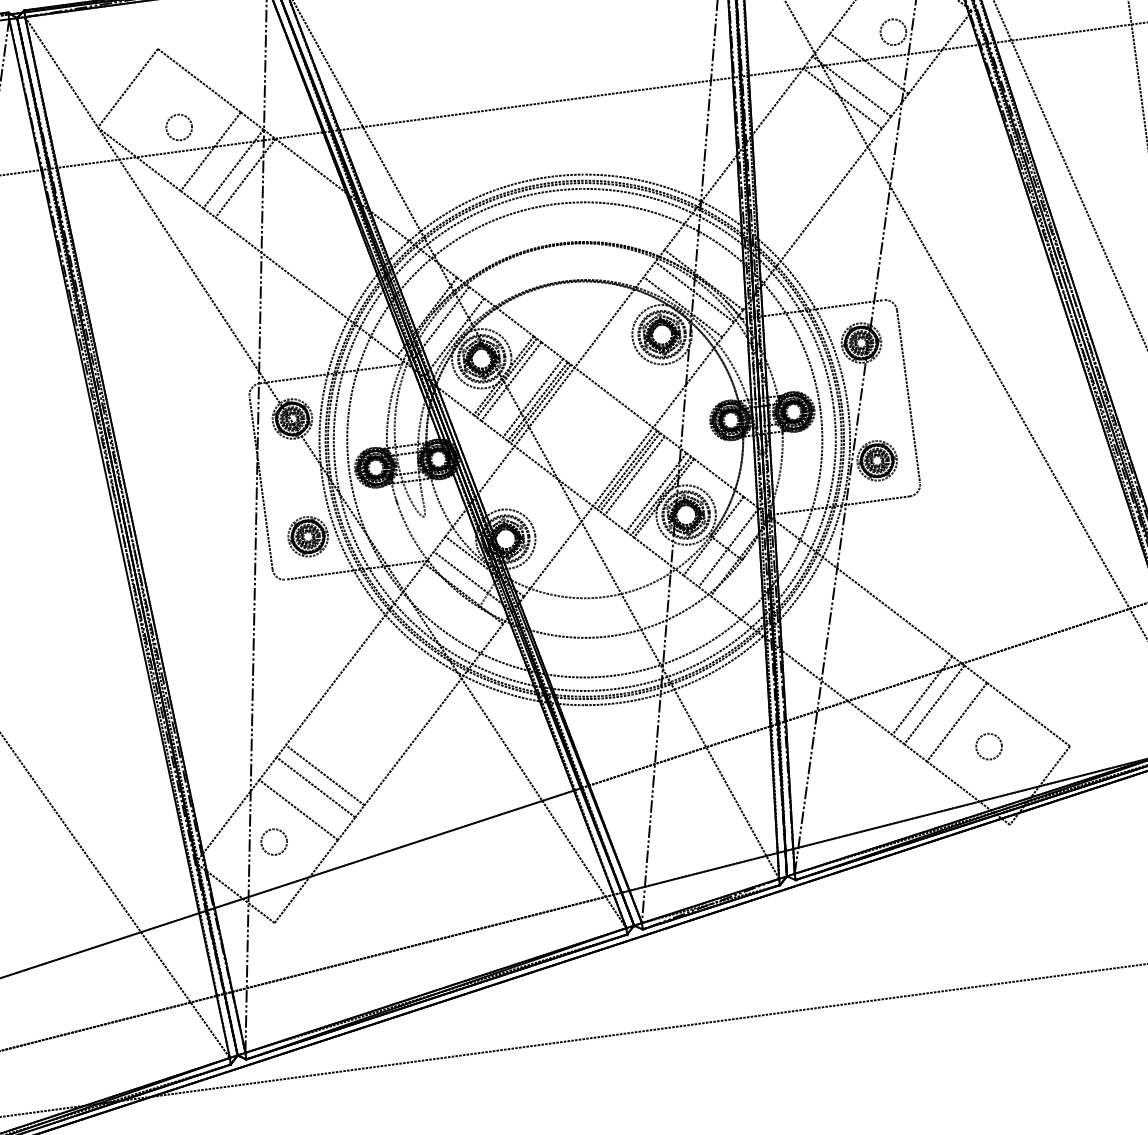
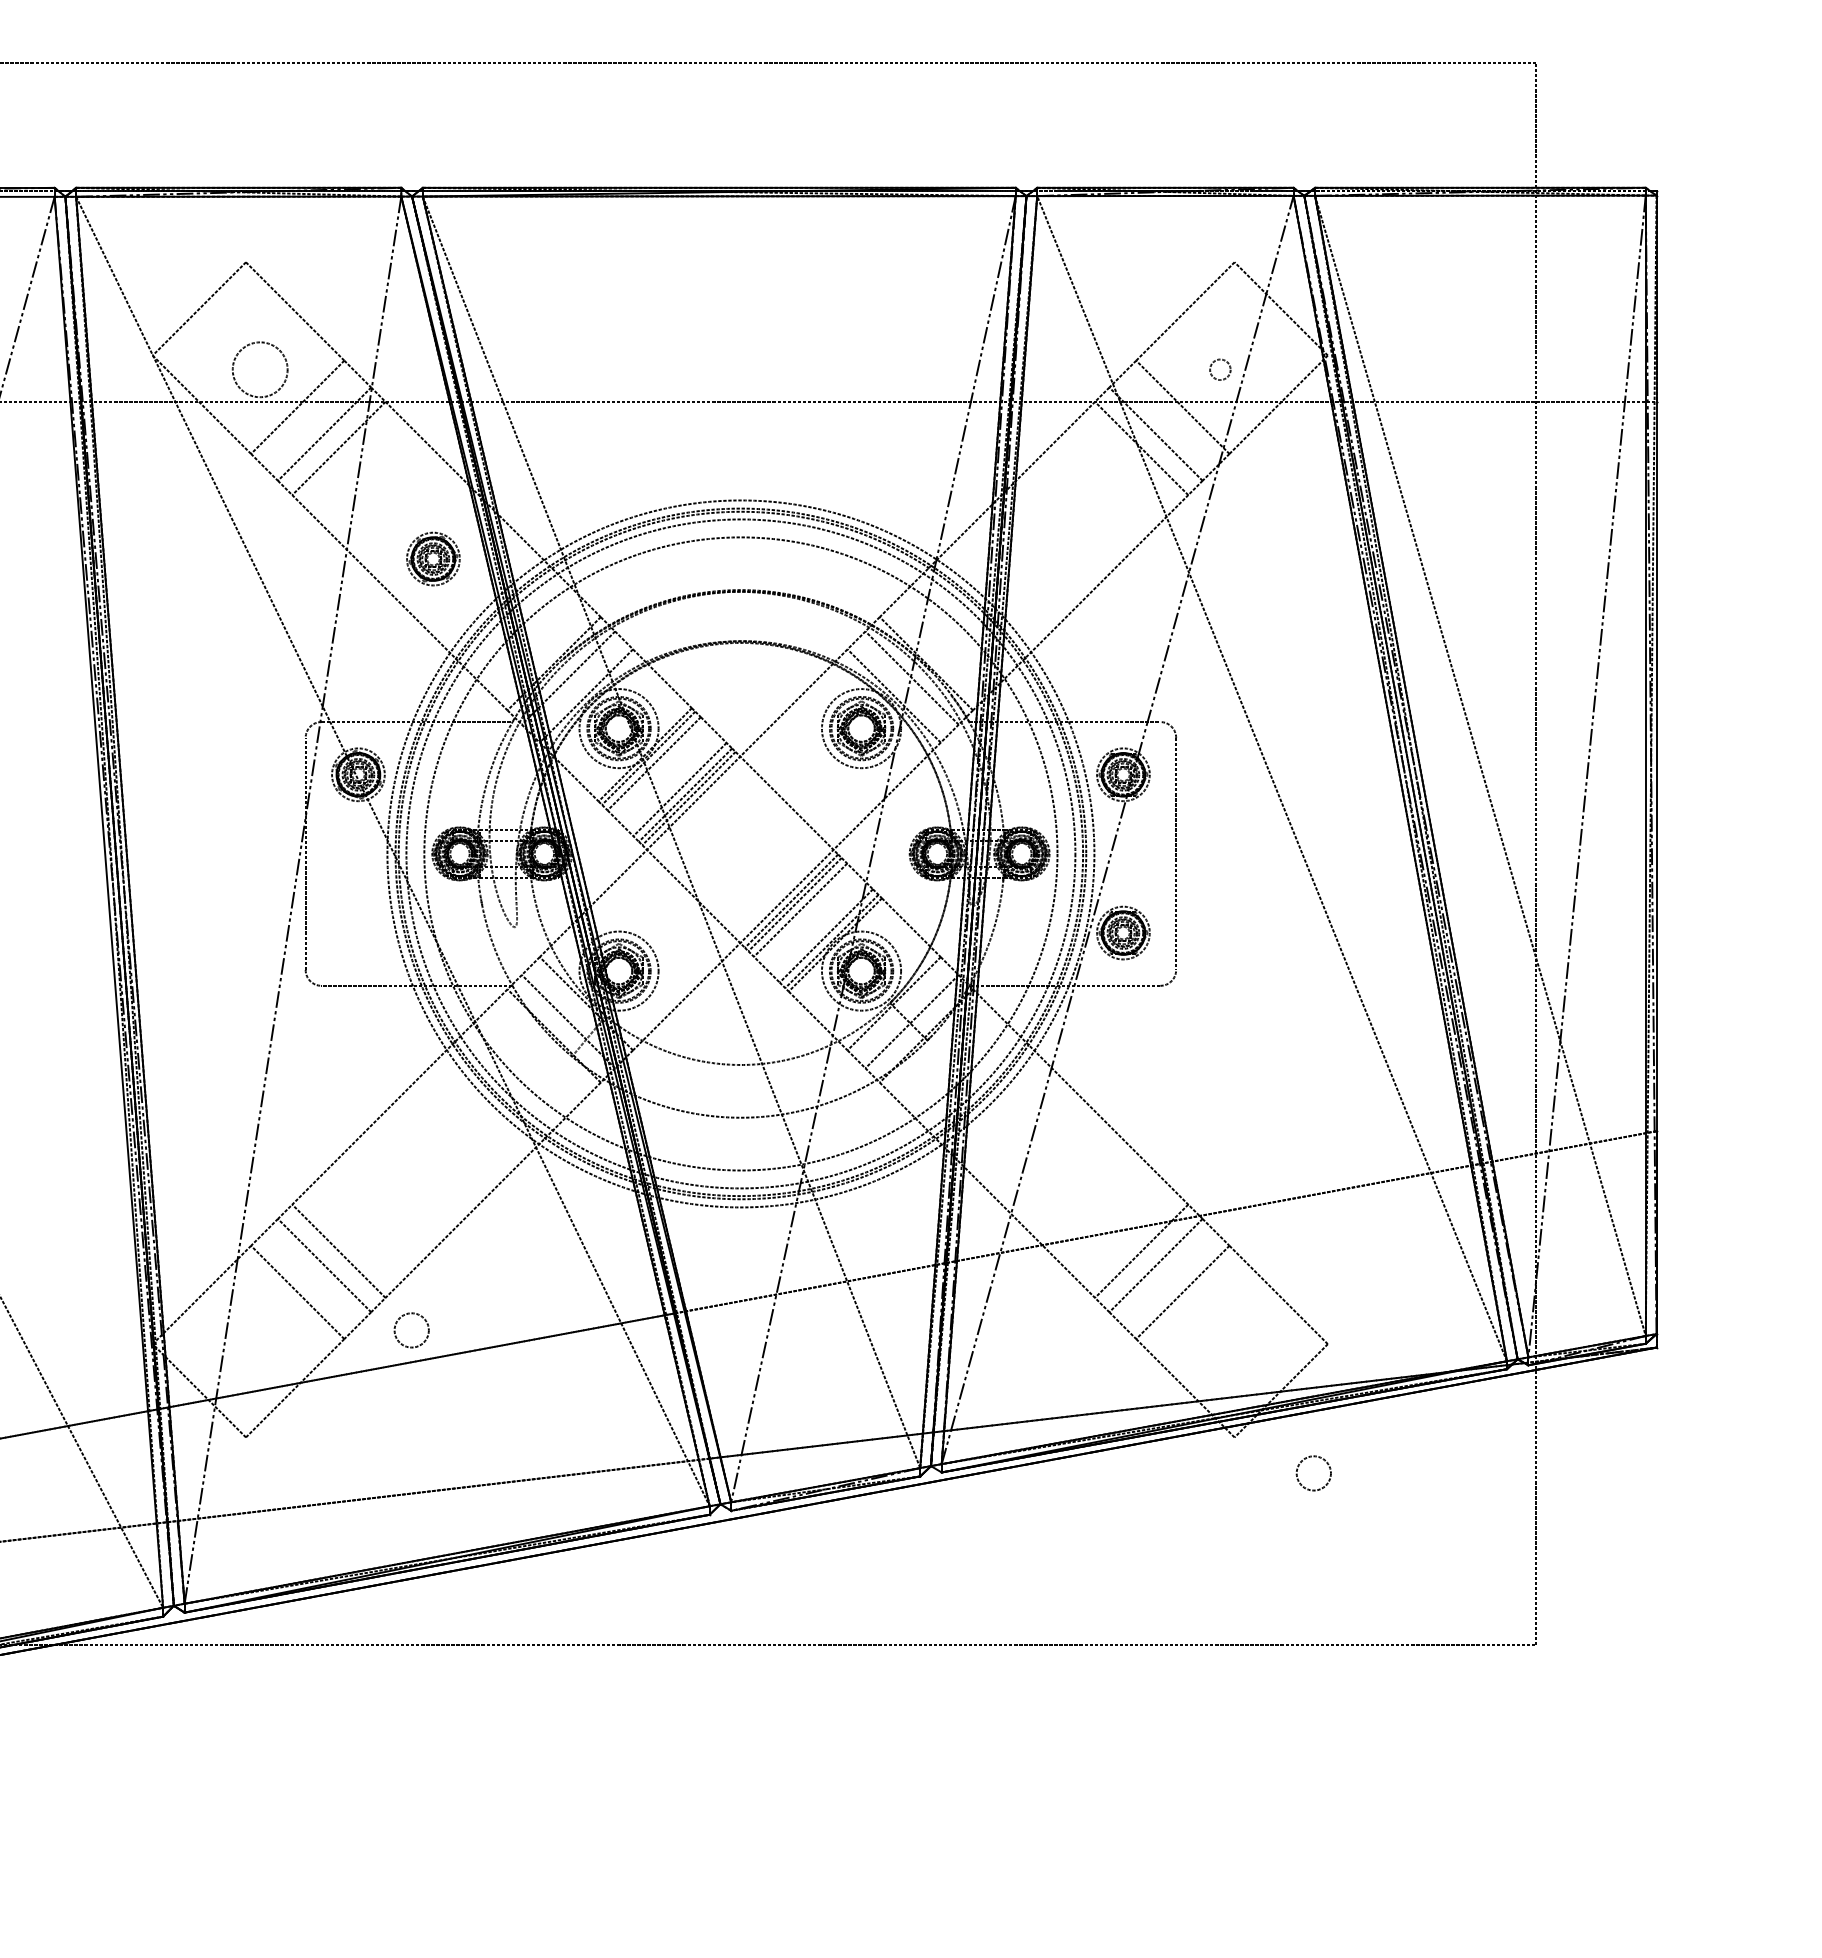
circle: (893, 31) -> (1220, 369), size x0.6
circle: (179, 127) -> (260, 369), size x1.6
part: (308, 536) -> (433, 558), moved
circle: (988, 746) -> (1313, 1473), moved
circle: (274, 842) -> (411, 1330), moved

